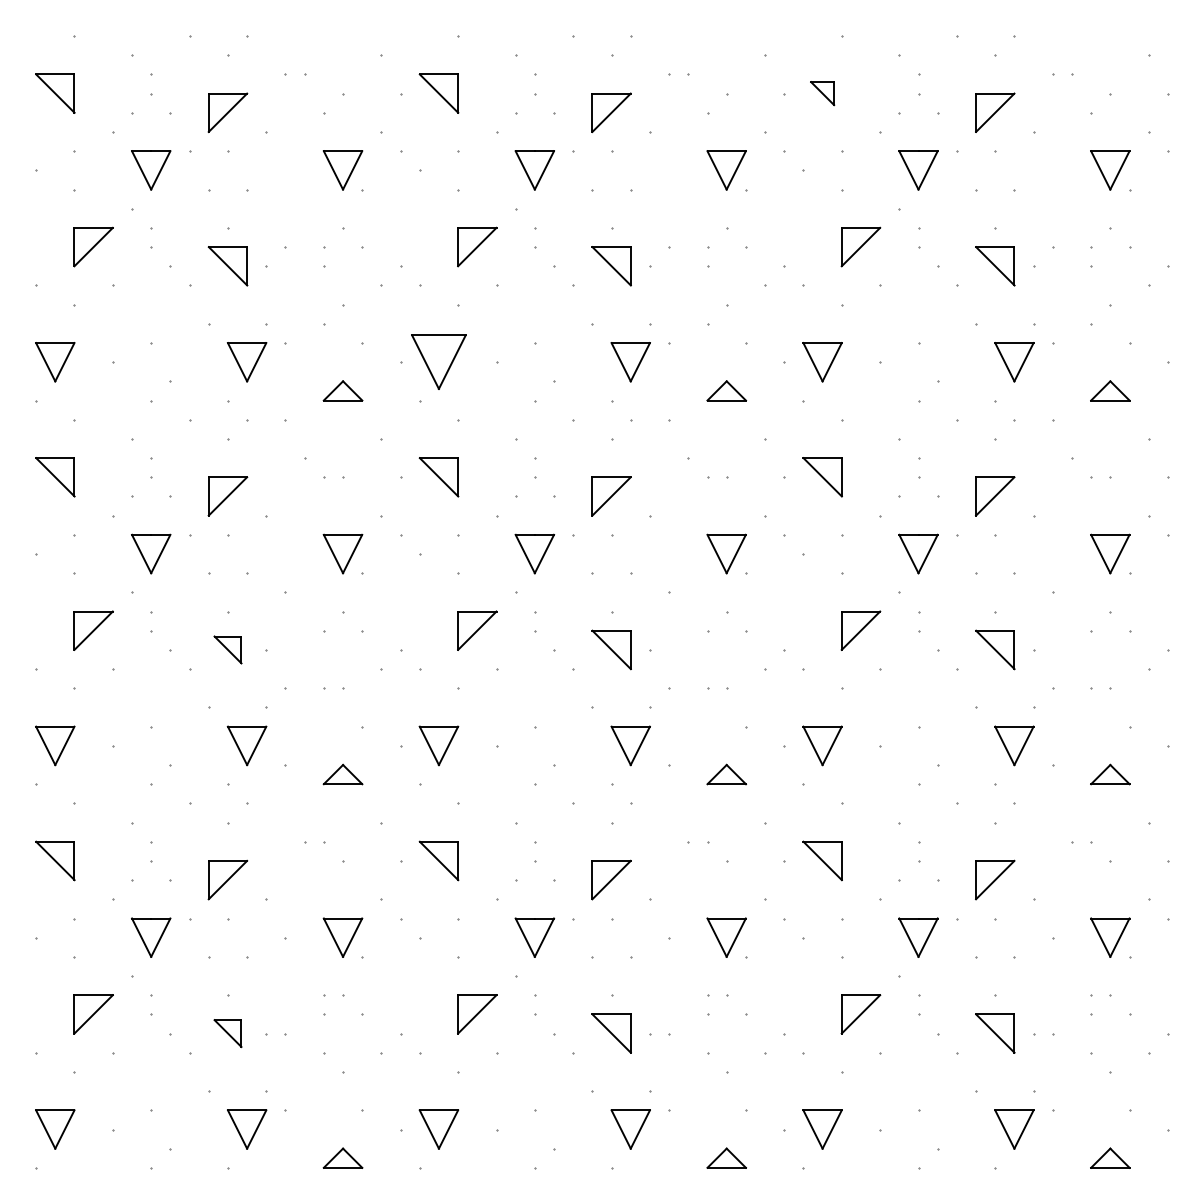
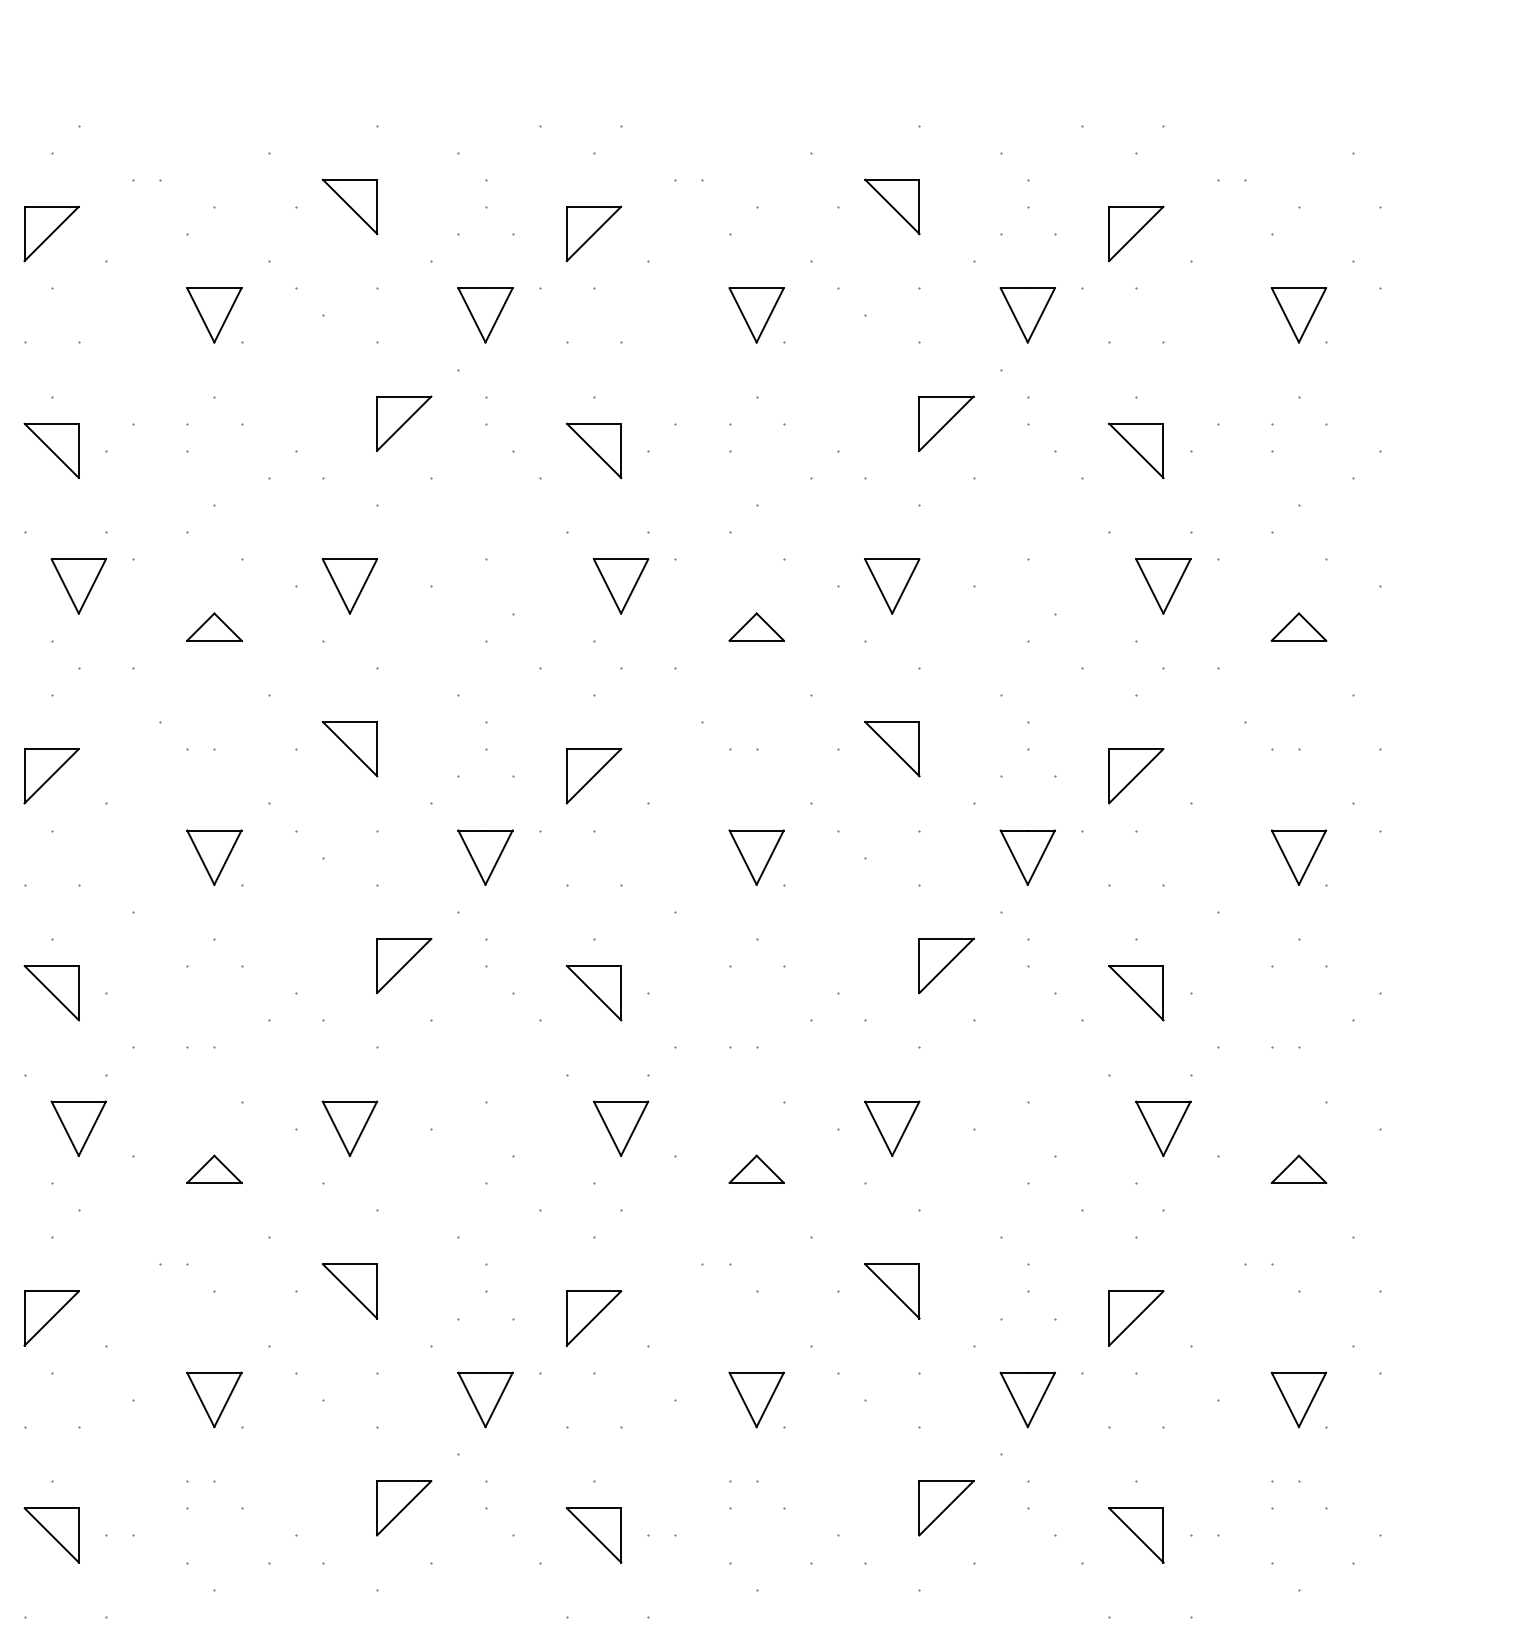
part: (822, 93) -> (892, 206), size x1.67
part: (438, 362) -> (349, 586), size x0.71
part: (227, 649) -> (51, 992), size x1.43
part: (227, 1033) -> (51, 1535), size x1.43

